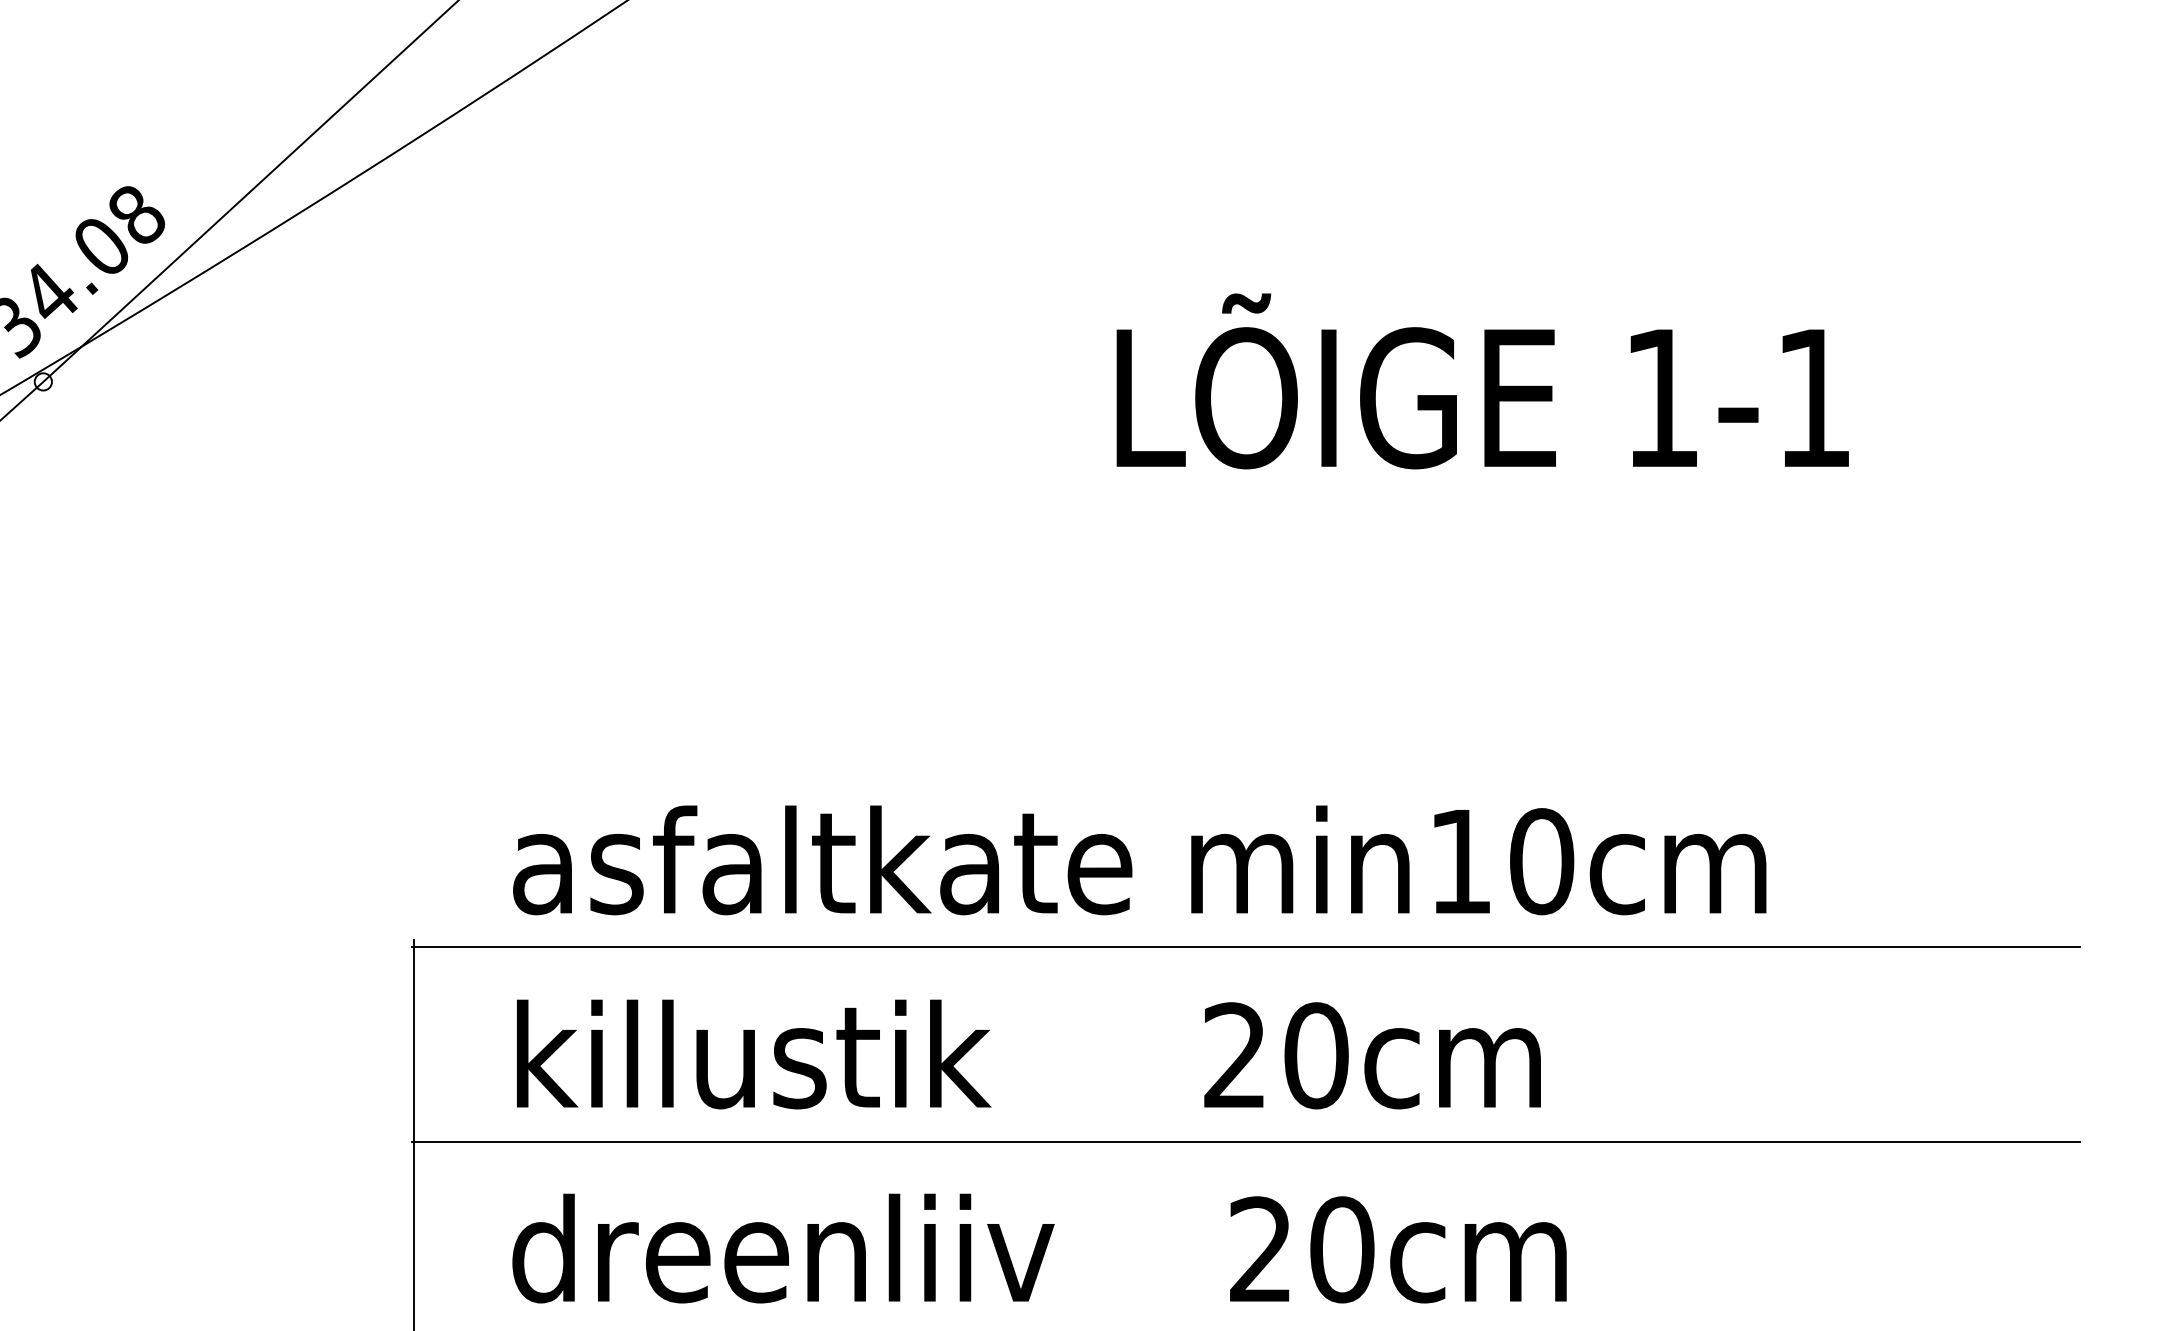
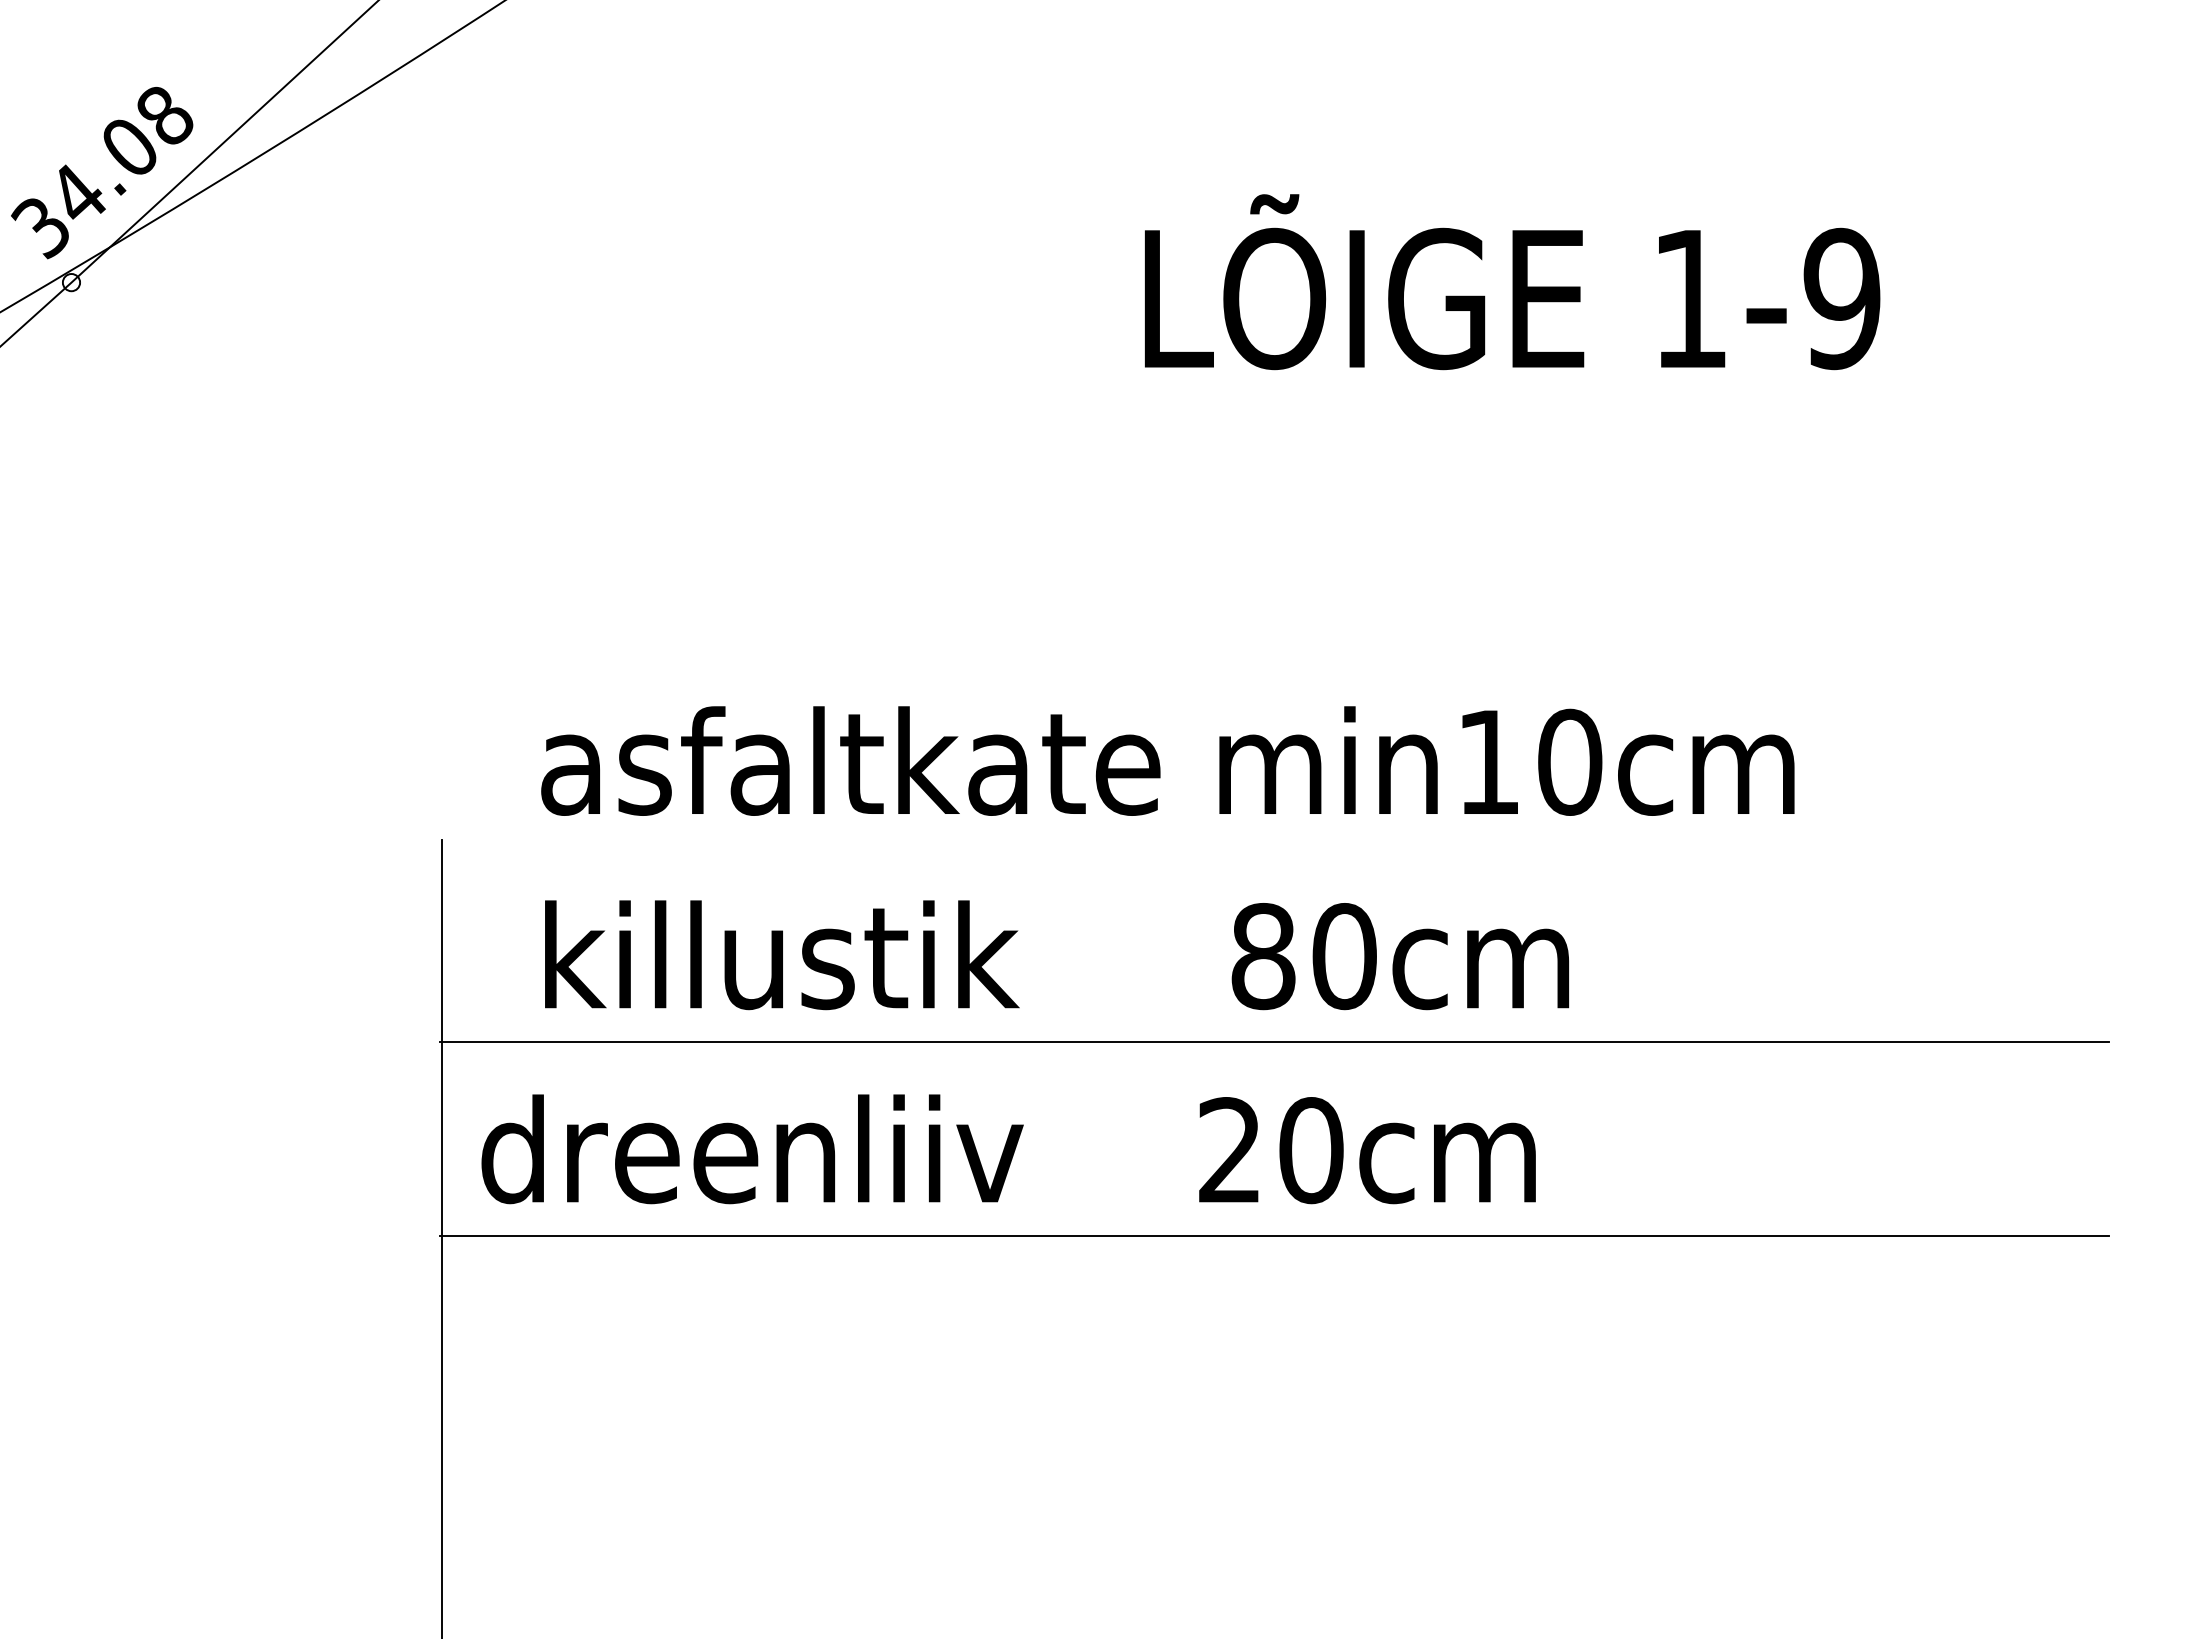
text: (1813, 397) -> (1841, 298), 1-1 -> 1-9
line: (1246, 947) -> (1274, 848), removed
text: (1235, 1055) -> (1263, 956), 20cm -> 80cm
text: (1039, 1248) -> (1008, 1149), moved

